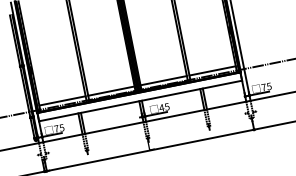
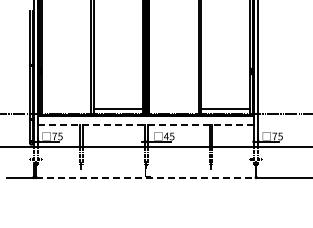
line: (163, 81) -> (173, 109), removed
line: (62, 101) -> (66, 109), removed
line: (140, 101) -> (146, 125), solid -> dashed
line: (150, 150) -> (146, 177), solid -> dashed

